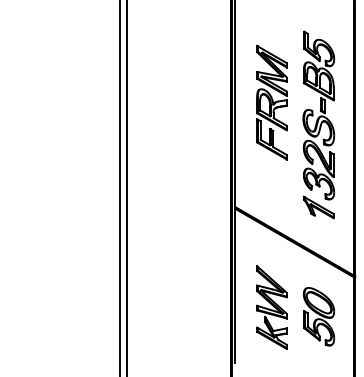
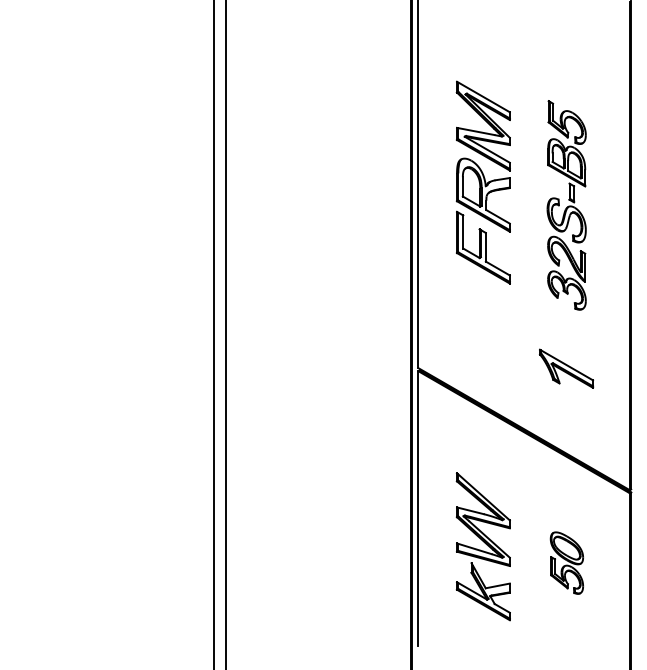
part: (318, 115) -> (566, 205), size x0.7
part: (318, 316) -> (566, 562), size x0.6

